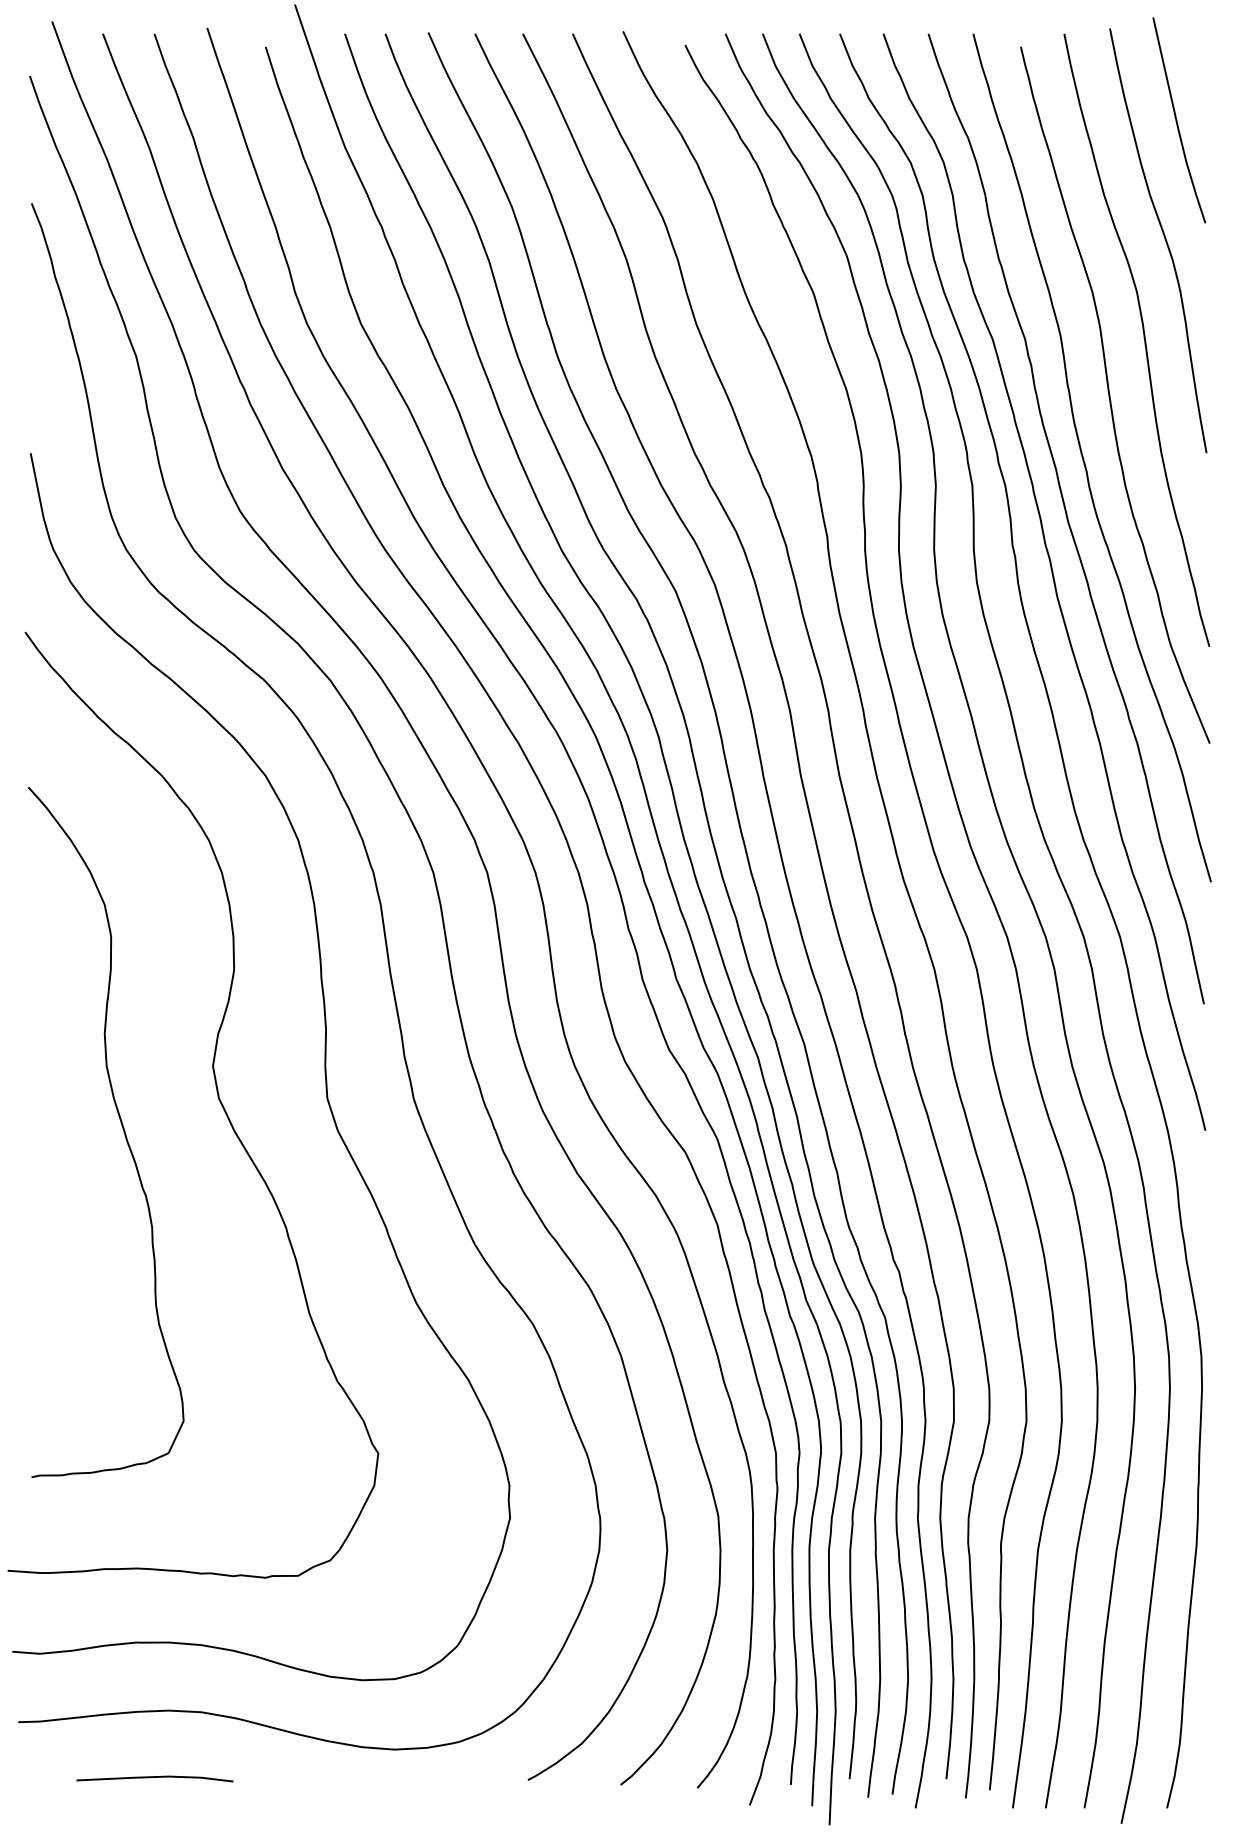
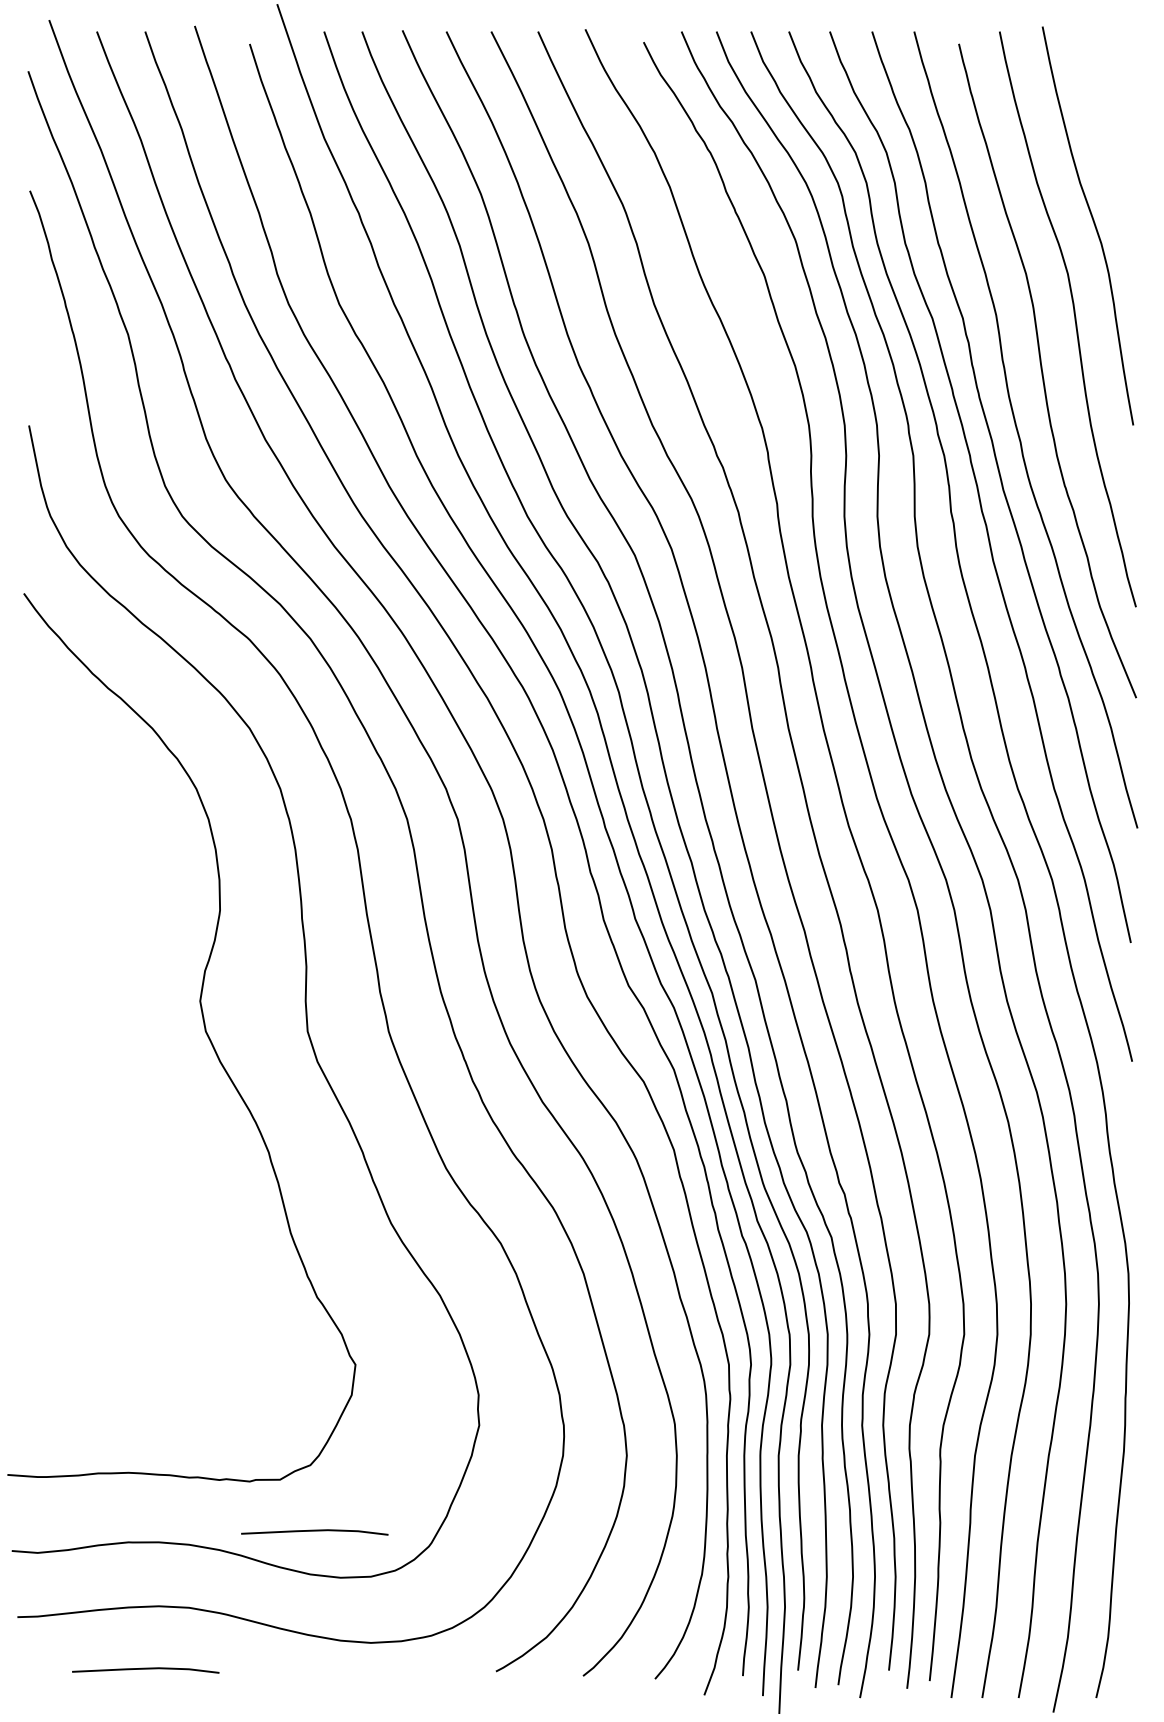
line: (1177, 120) -> (1106, 113), removed
curve: (122, 1129) -> (115, 1060), removed
line: (334, 1630) -> (314, 1531), added

